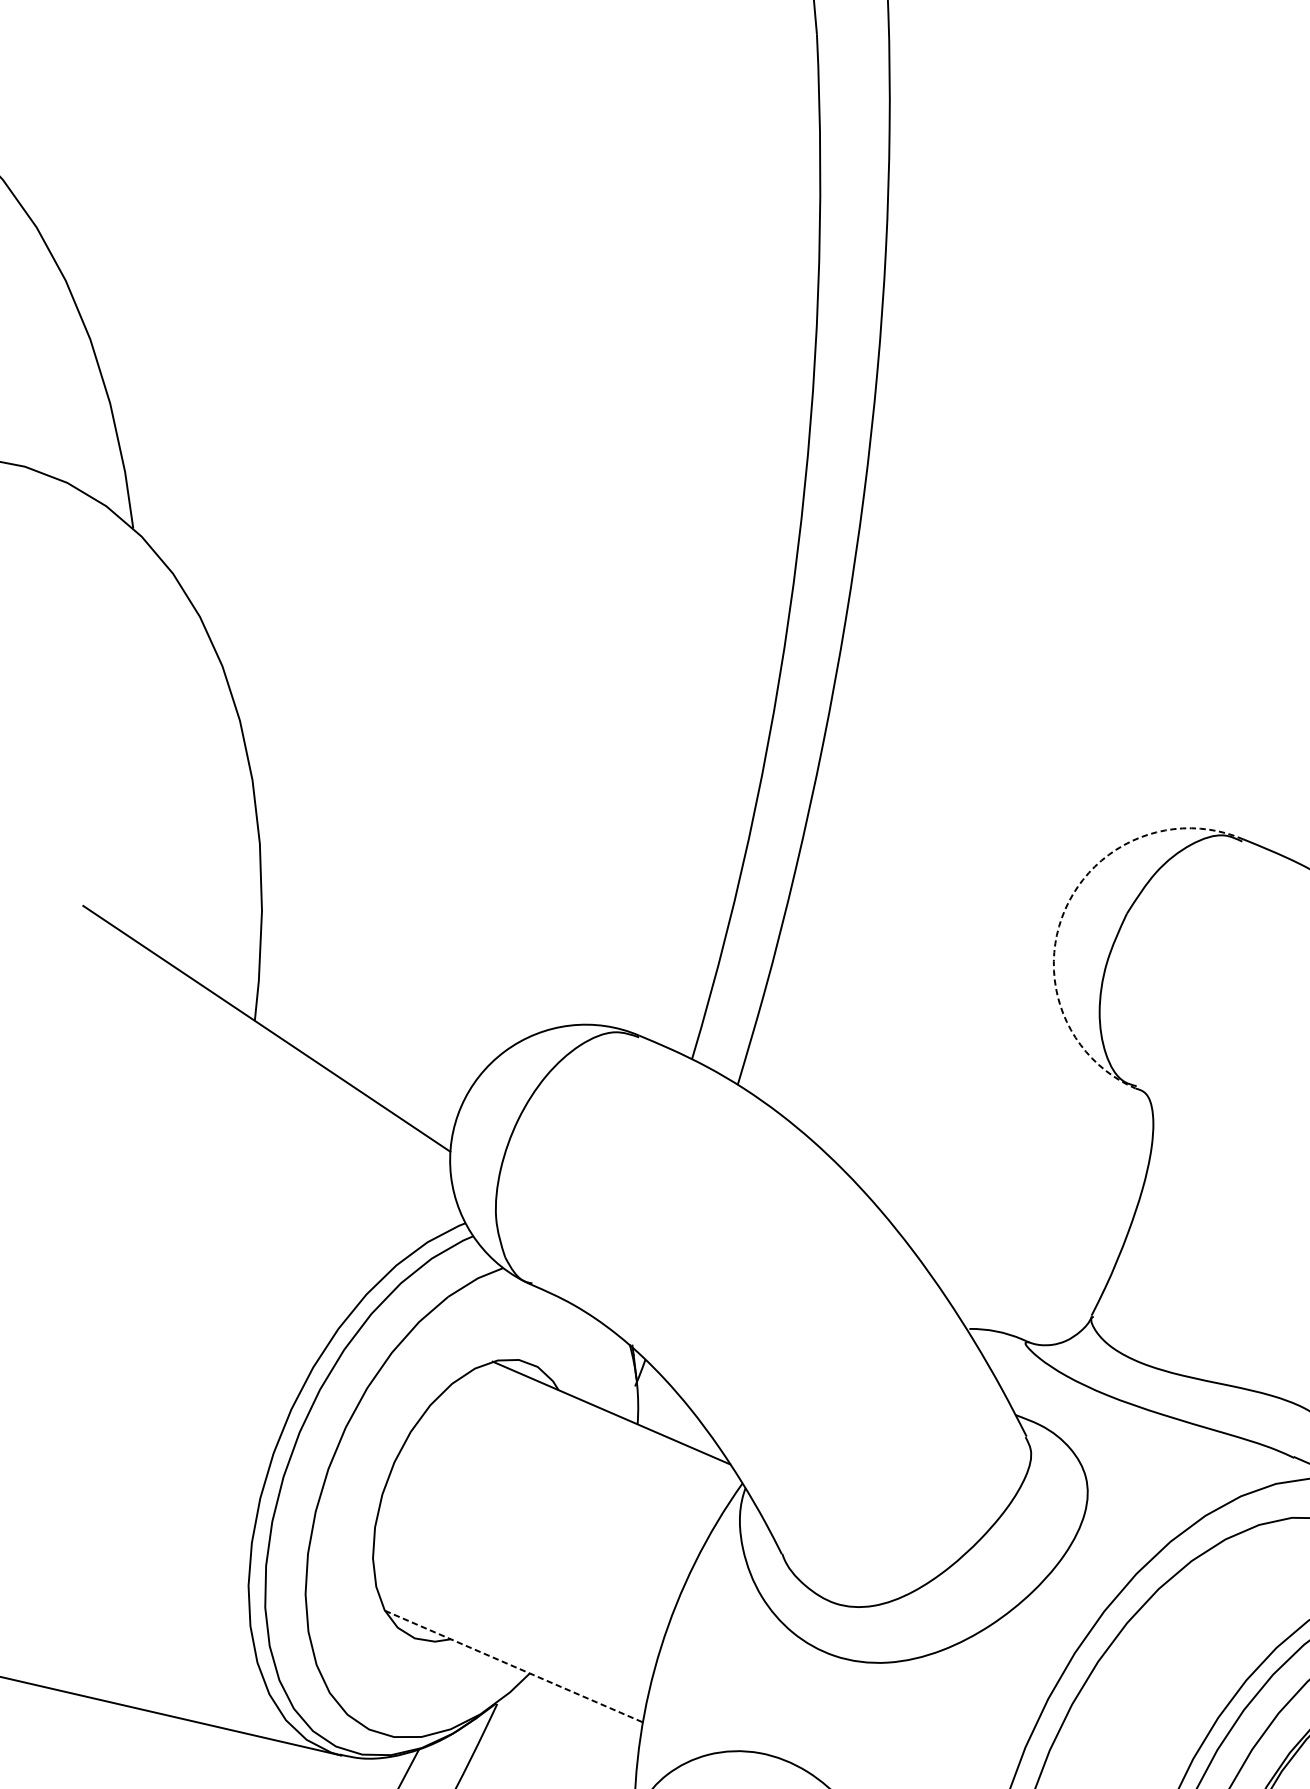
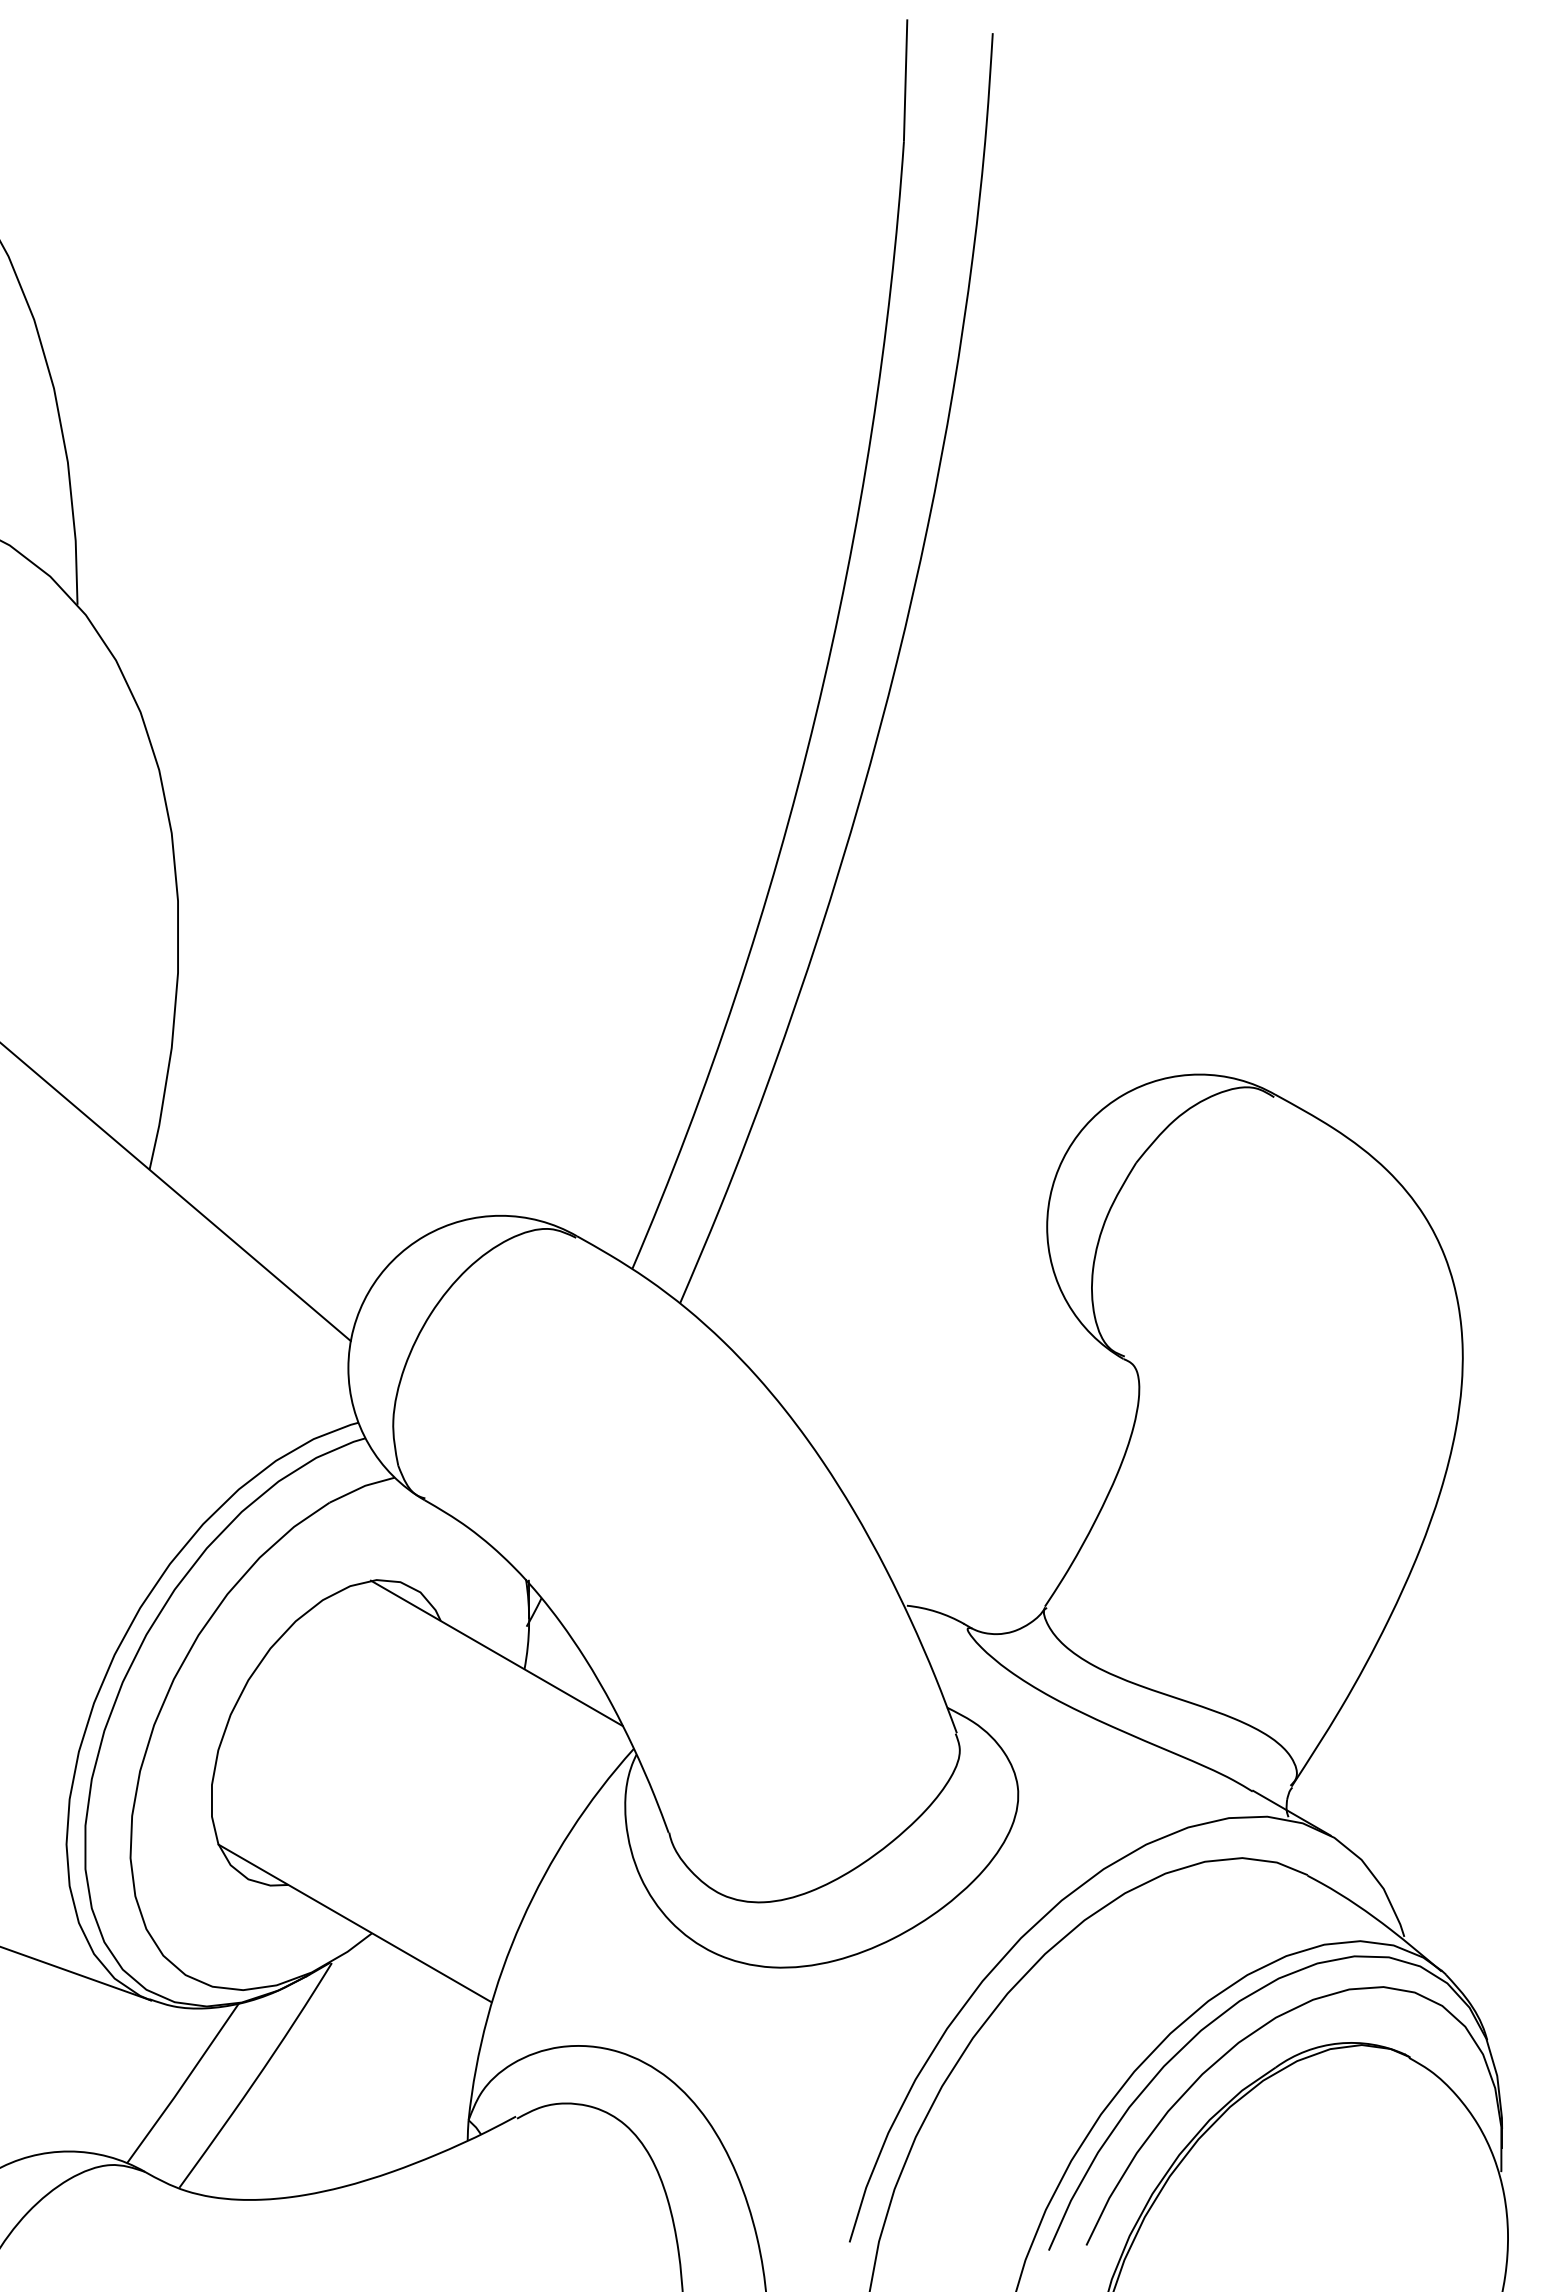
arc: (1064, 909) -> (1067, 1150), dashed -> solid
line: (514, 1666) -> (355, 1923), dashed -> solid

